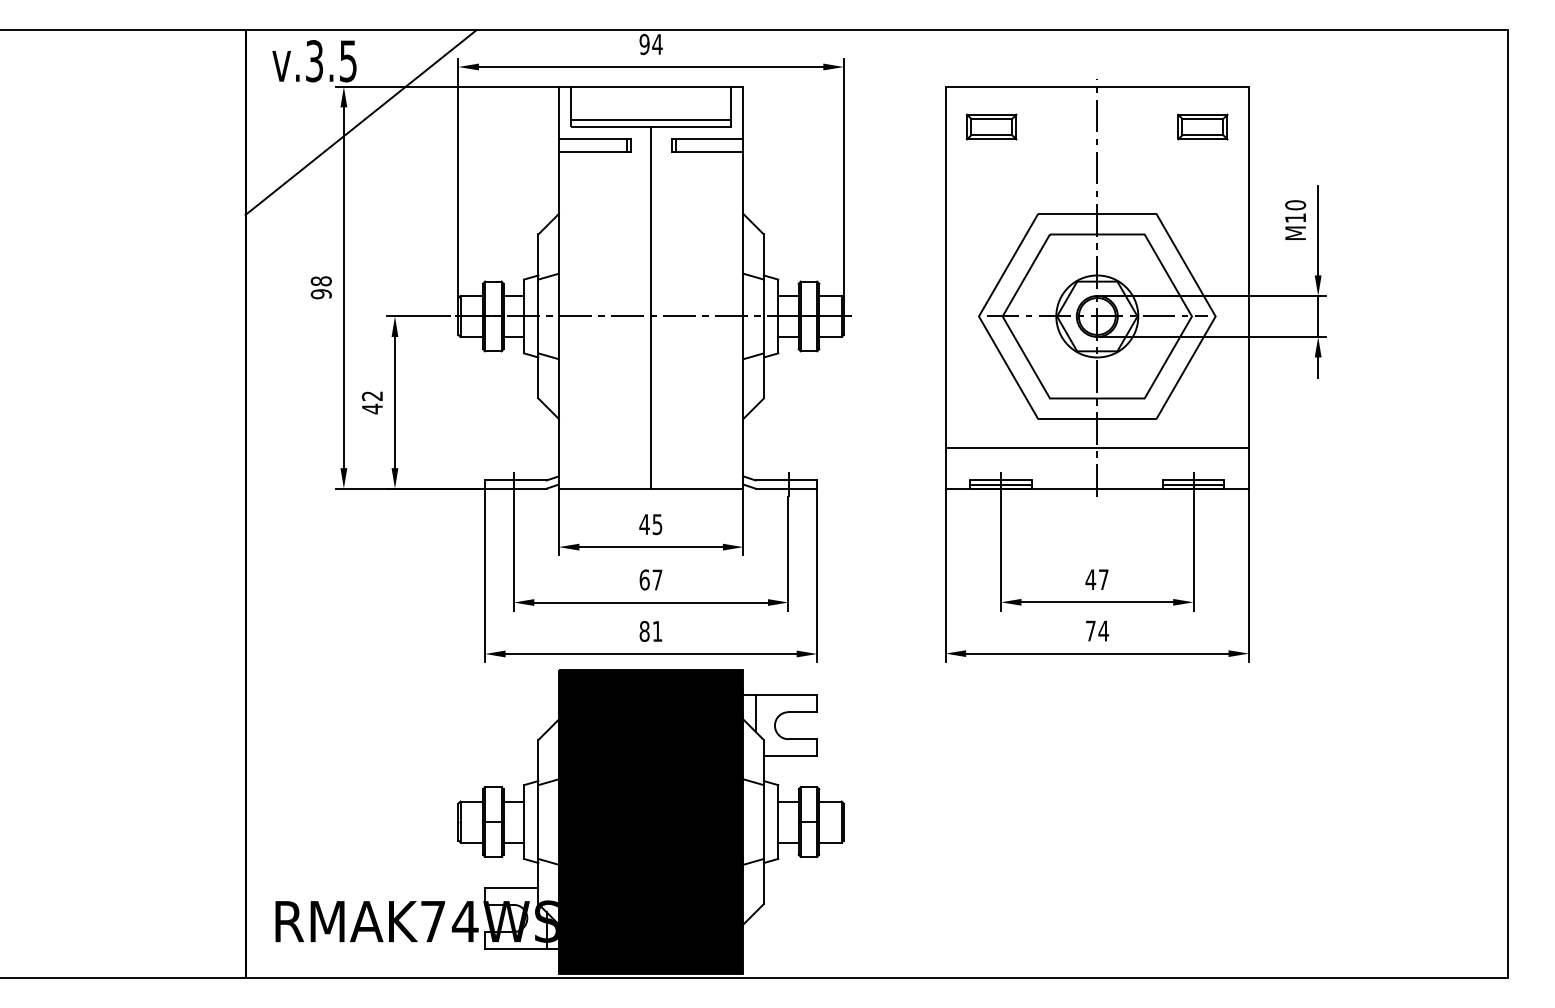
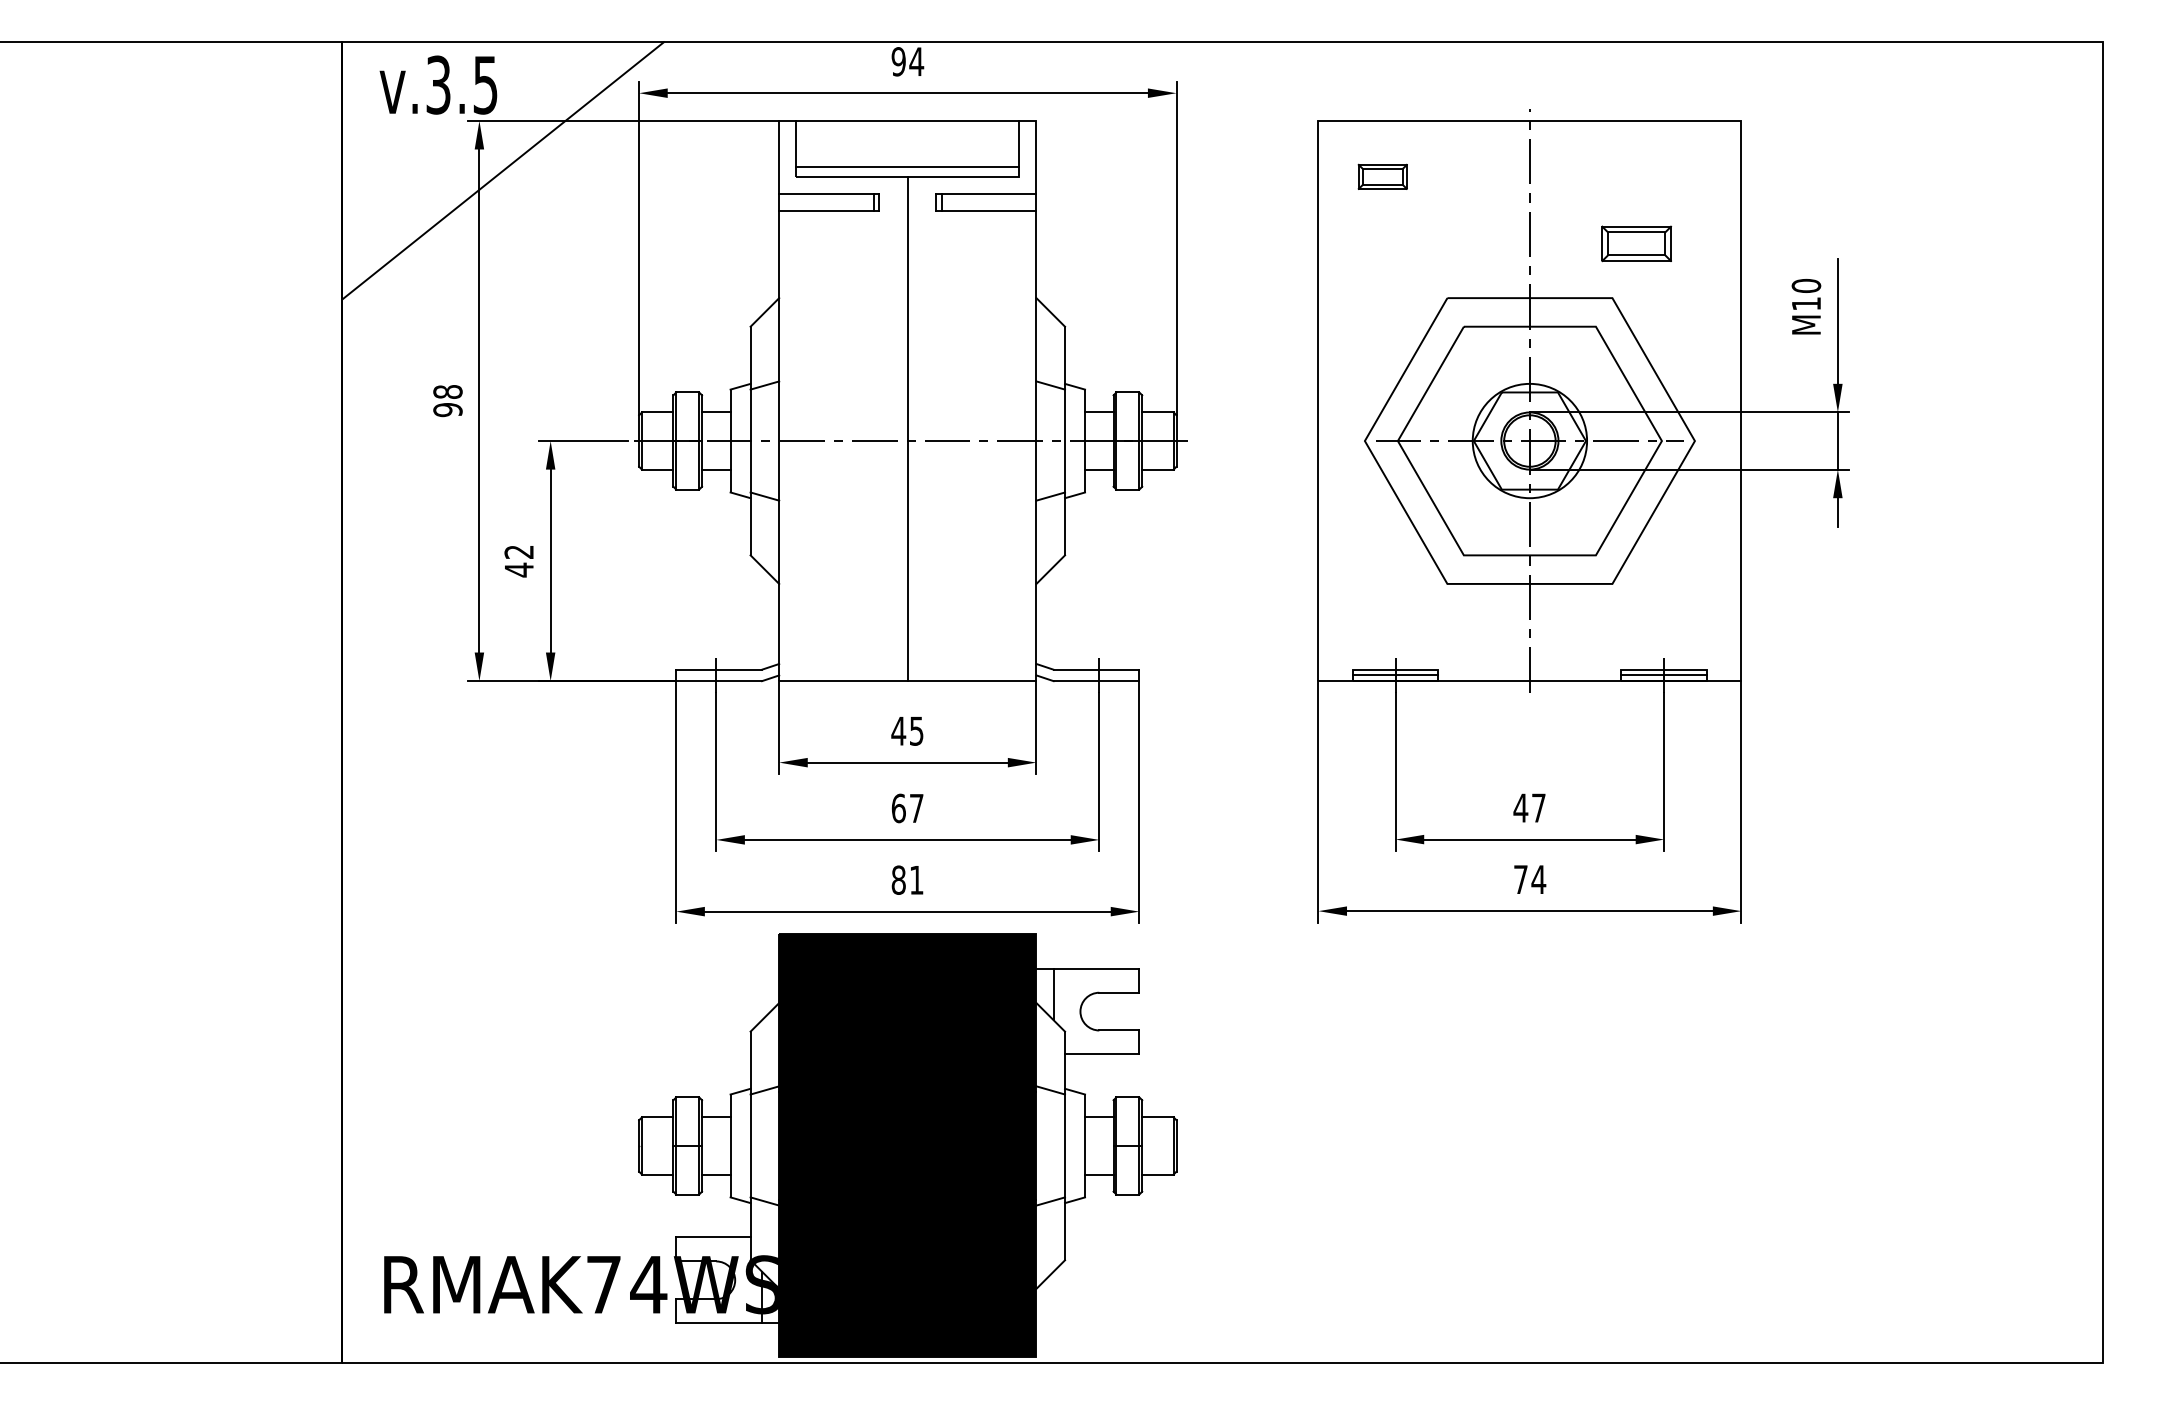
part: (991, 126) -> (1382, 176), size x0.7
part: (1202, 126) -> (1636, 243), moved
line: (1097, 447) -> (1530, 623), removed

